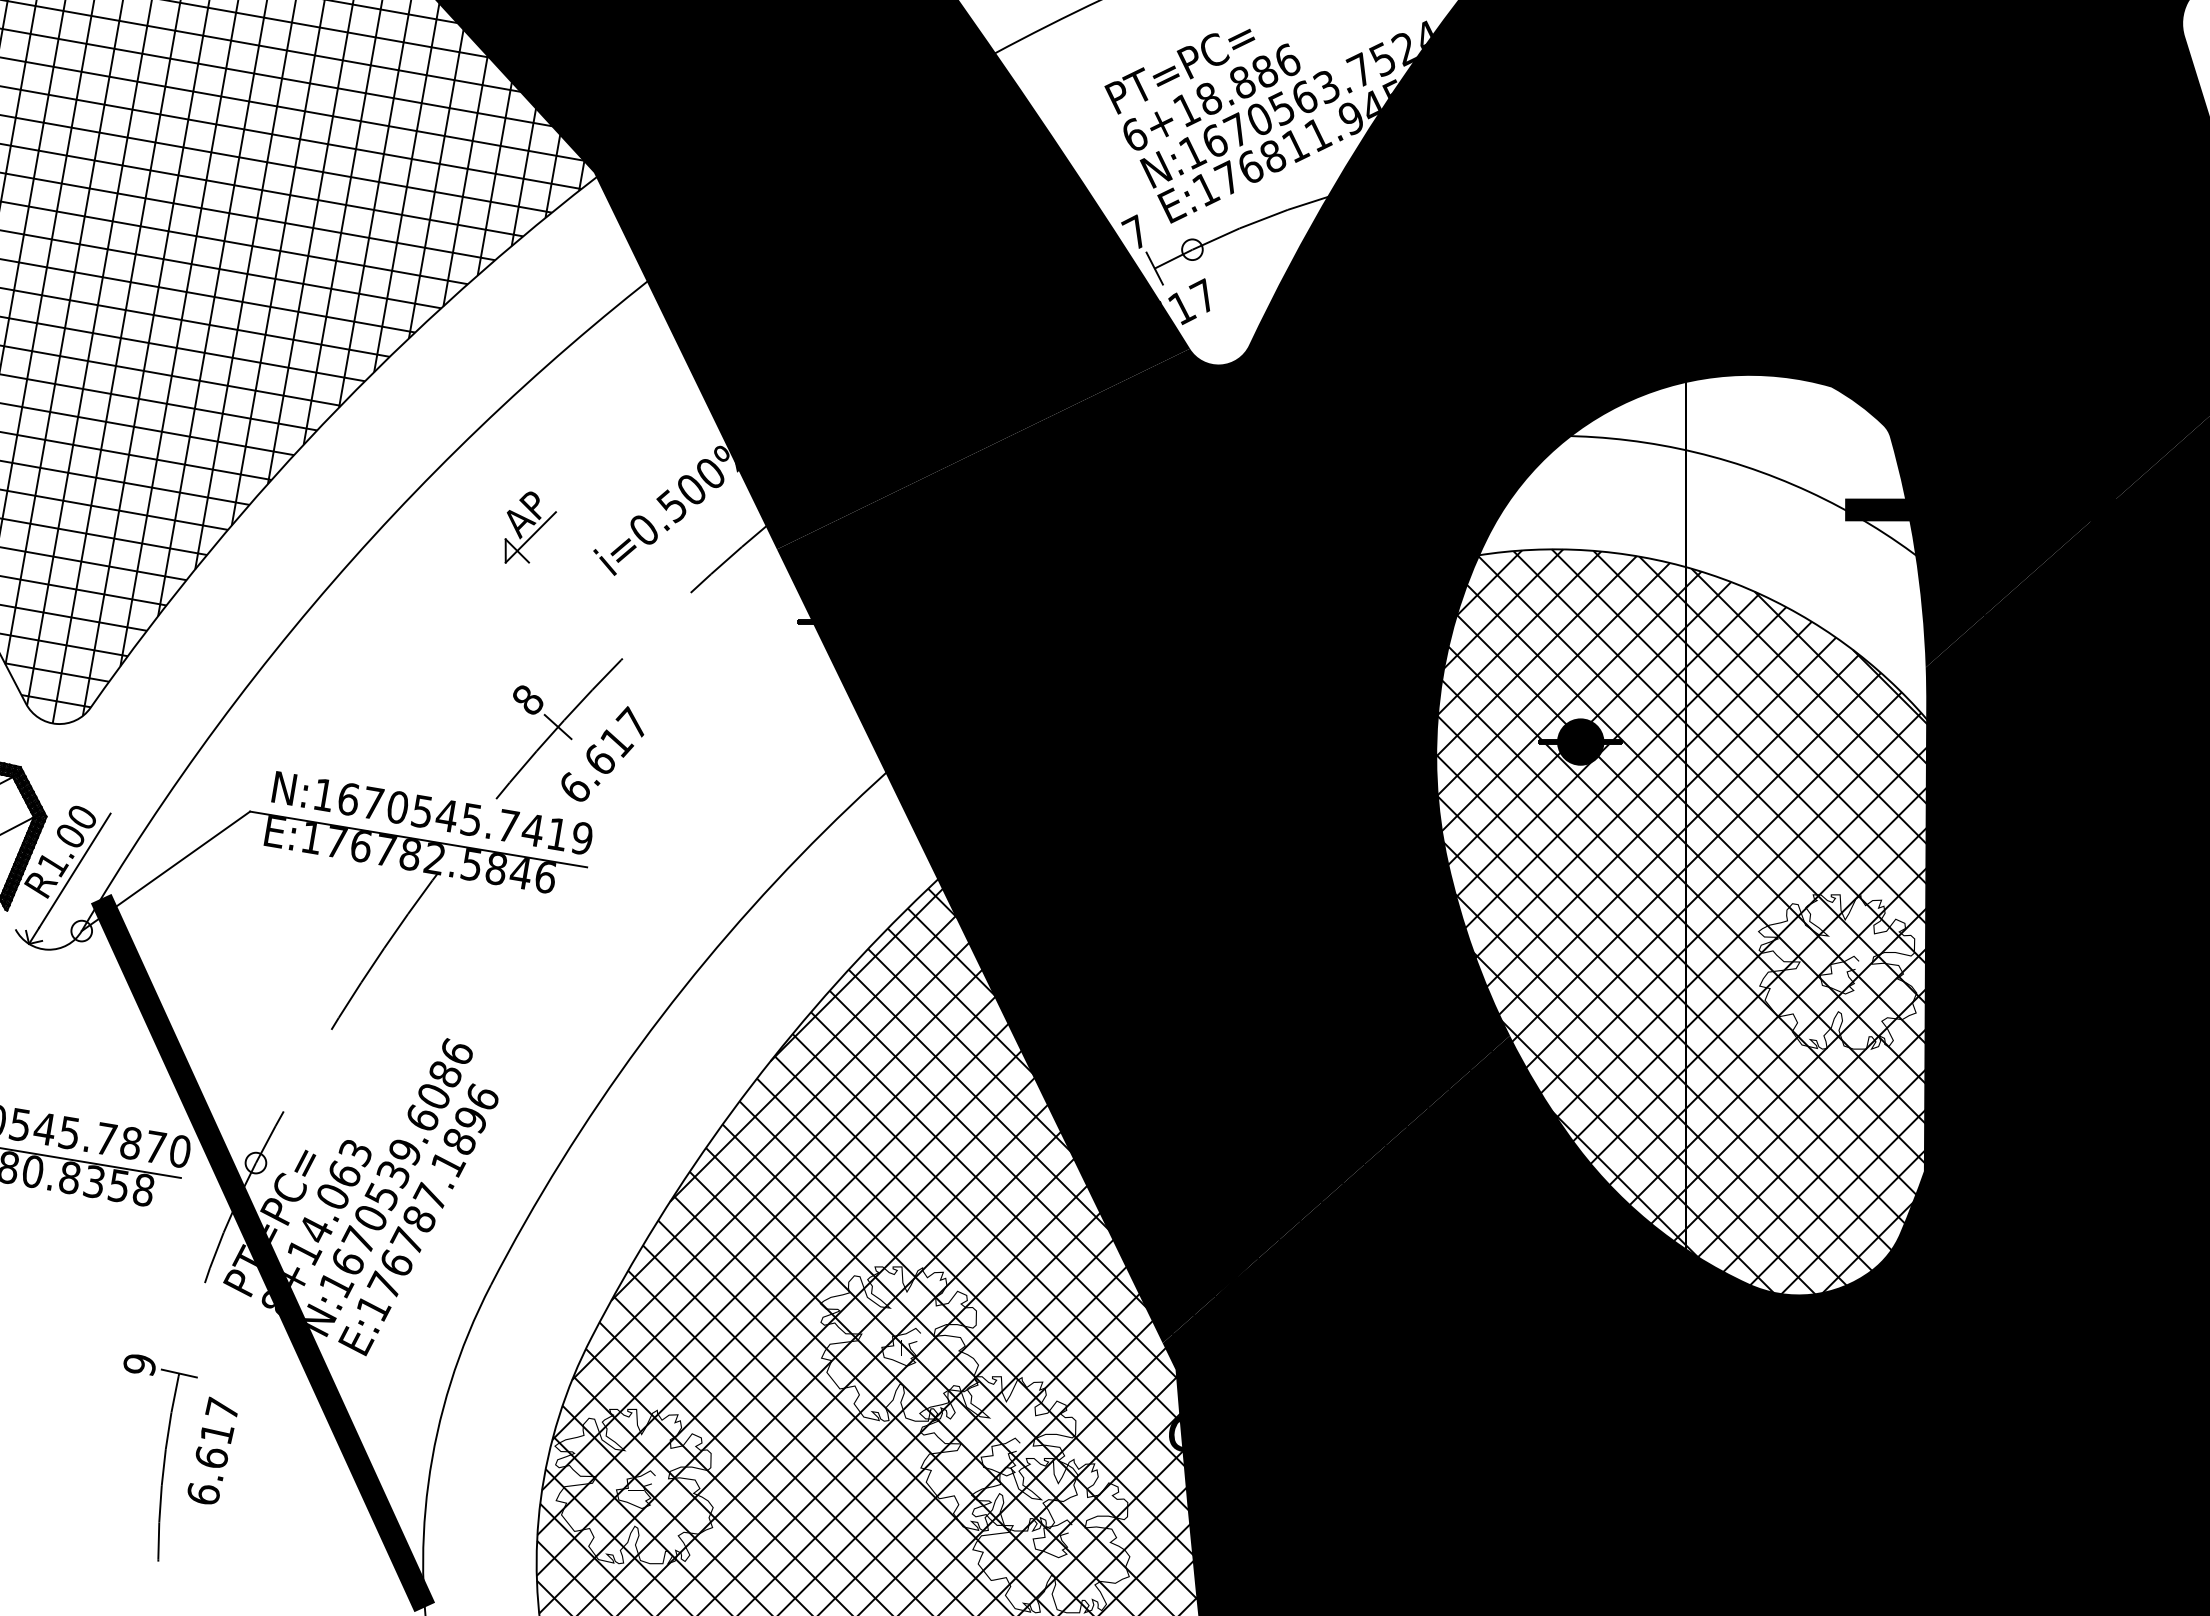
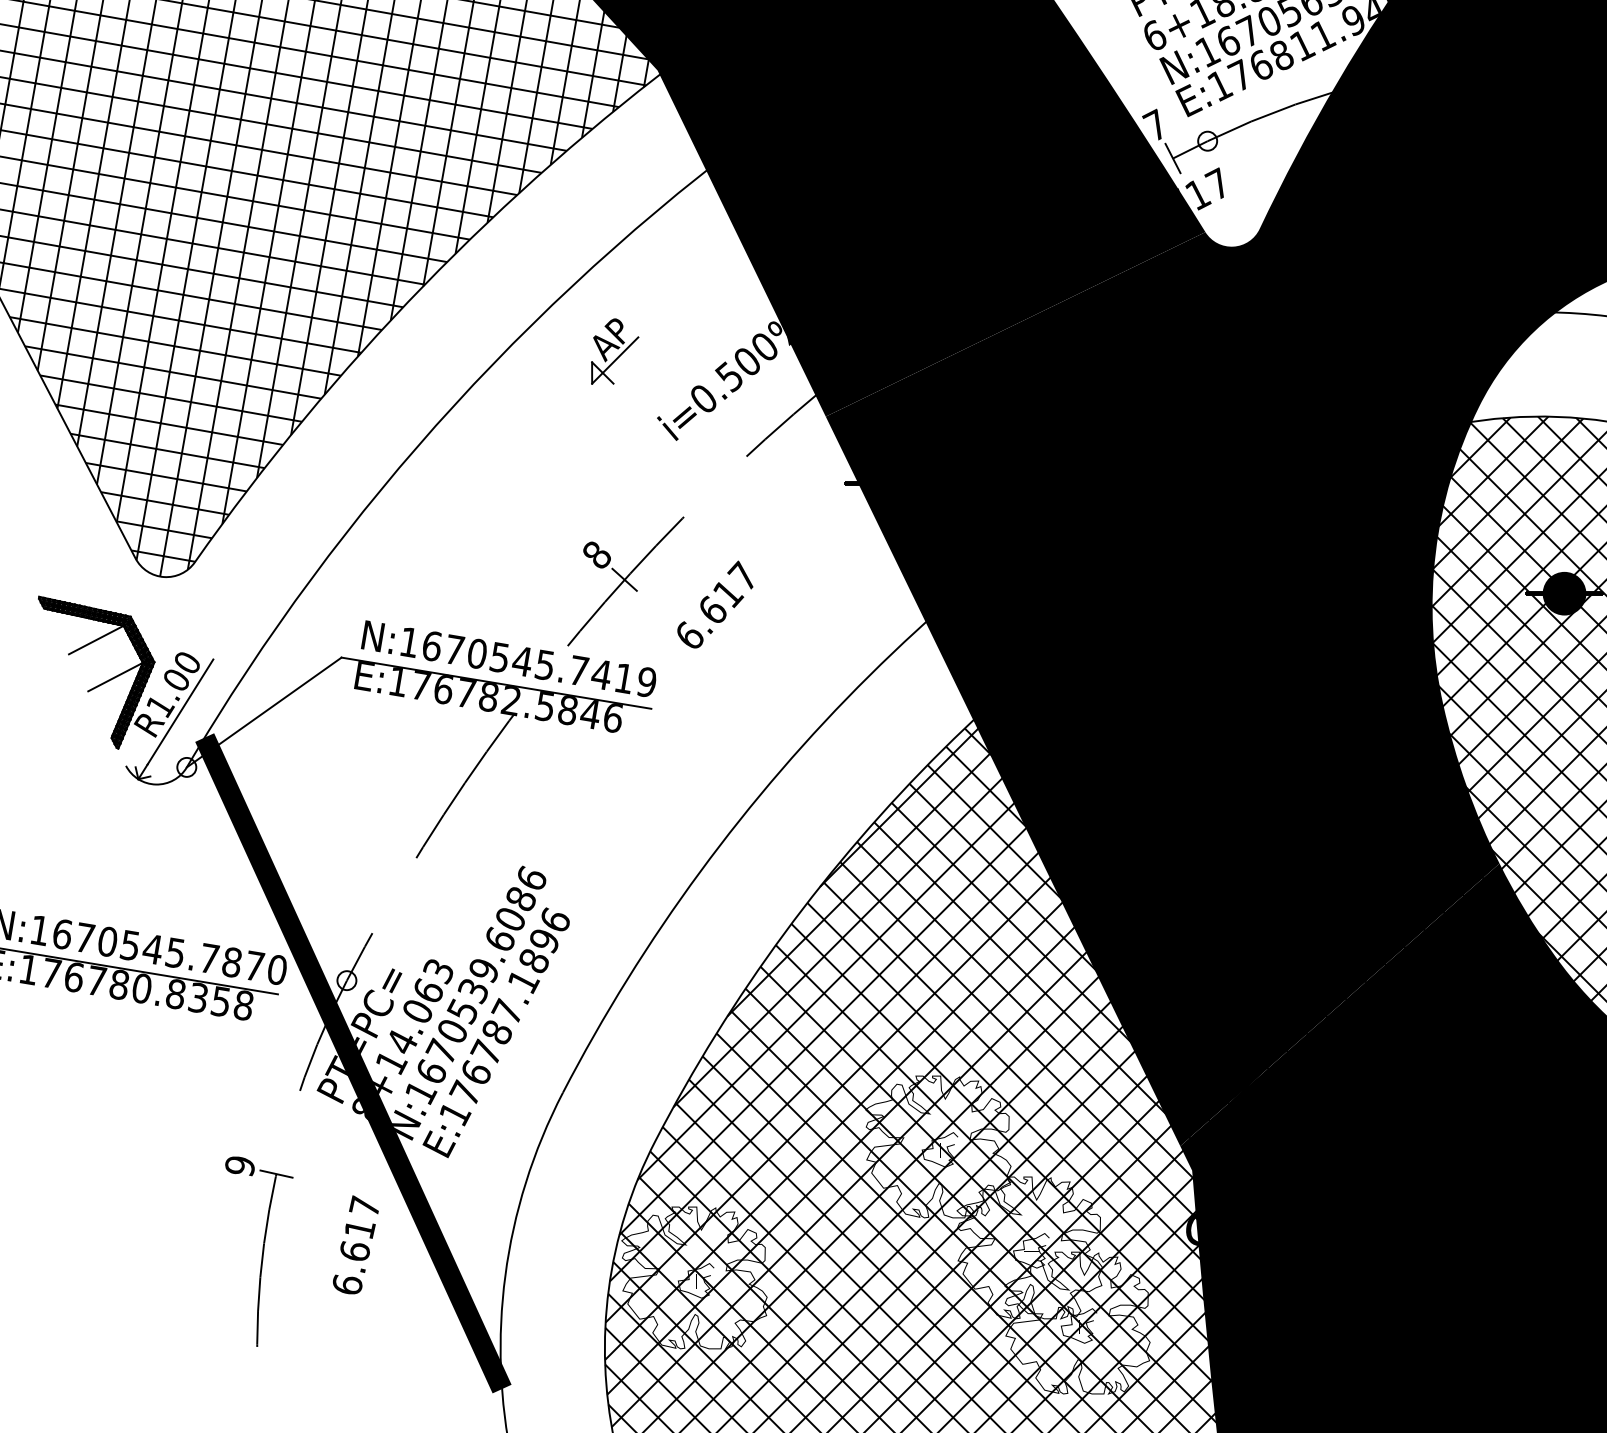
part: (530, 527) -> (614, 351), moved
text: (602, 753) -> (715, 604), moved
text: (212, 1450) -> (355, 1244), moved

